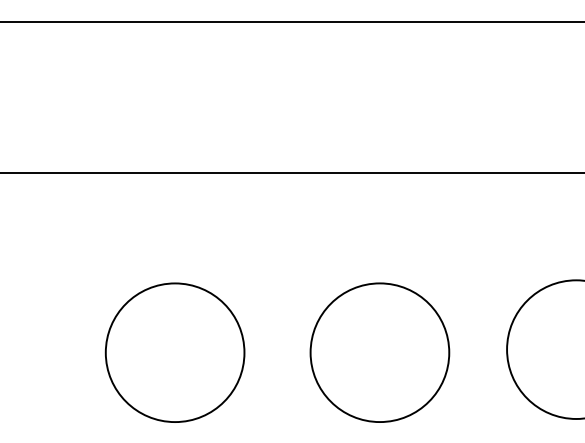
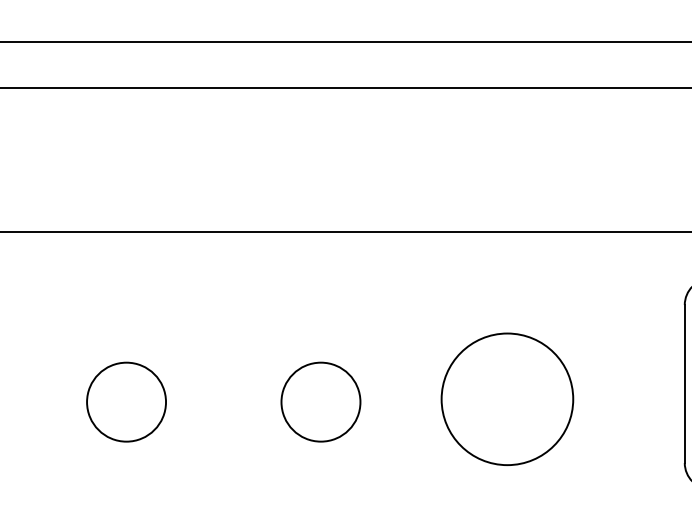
circle: (175, 351) -> (126, 401), size x0.6
circle: (379, 351) -> (320, 401), size x0.6

